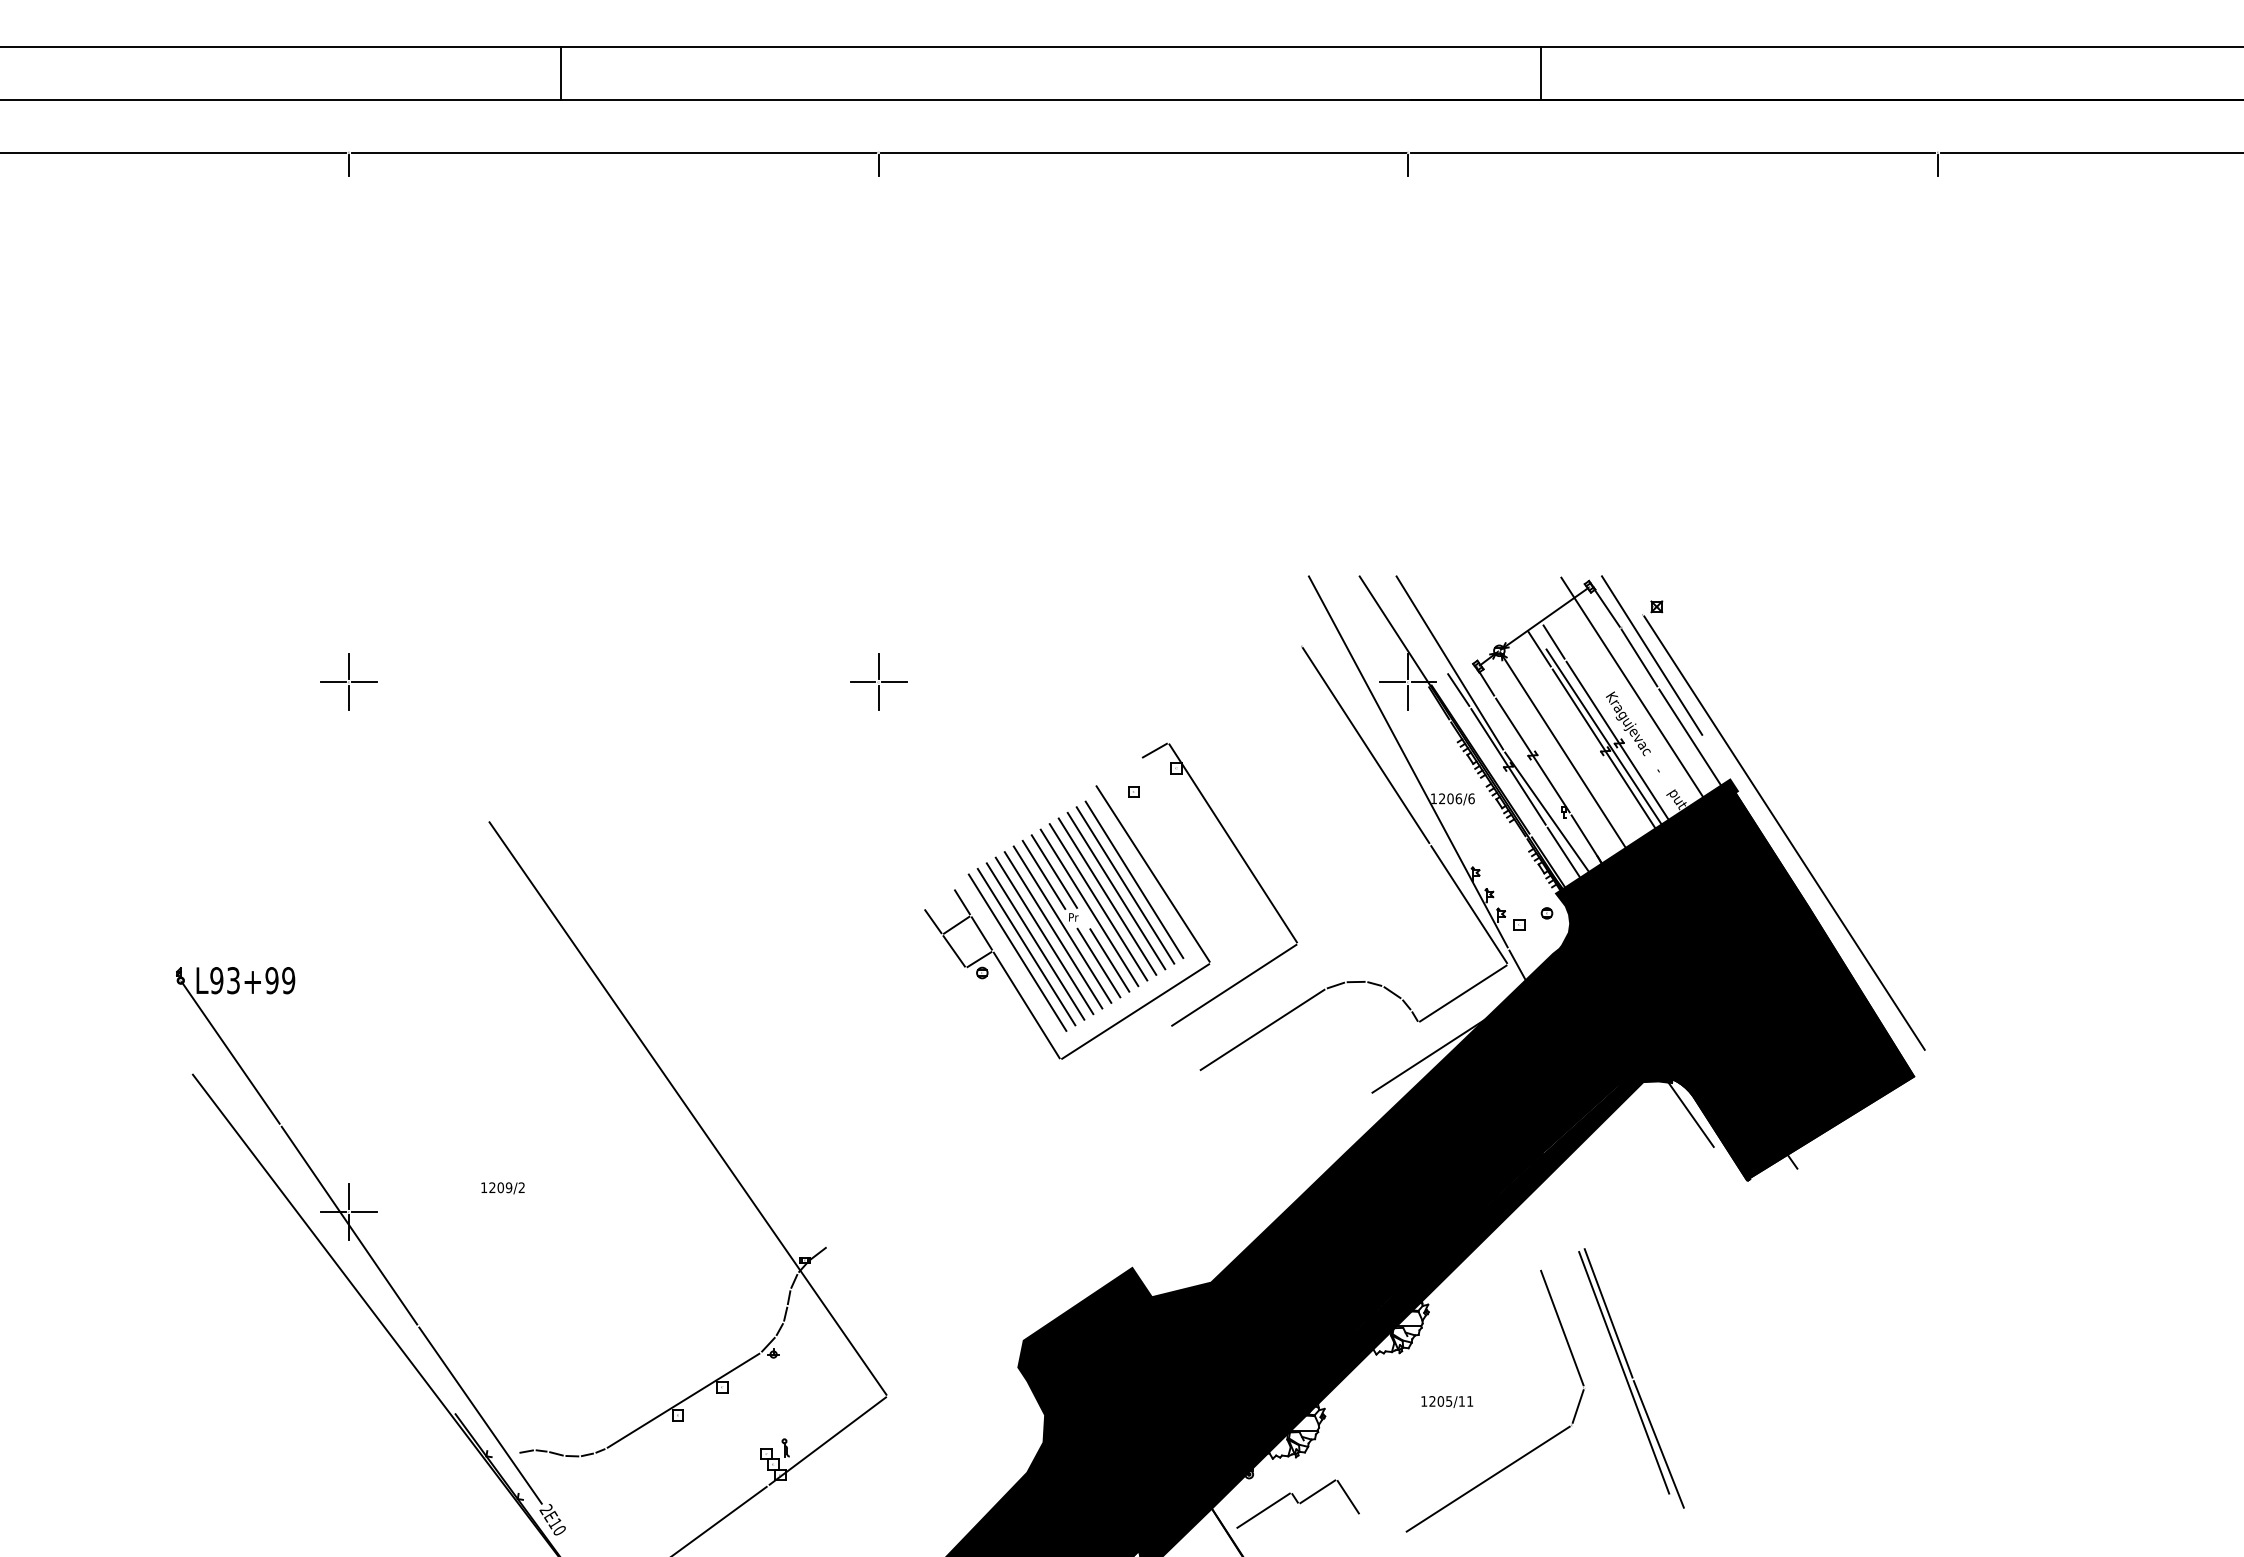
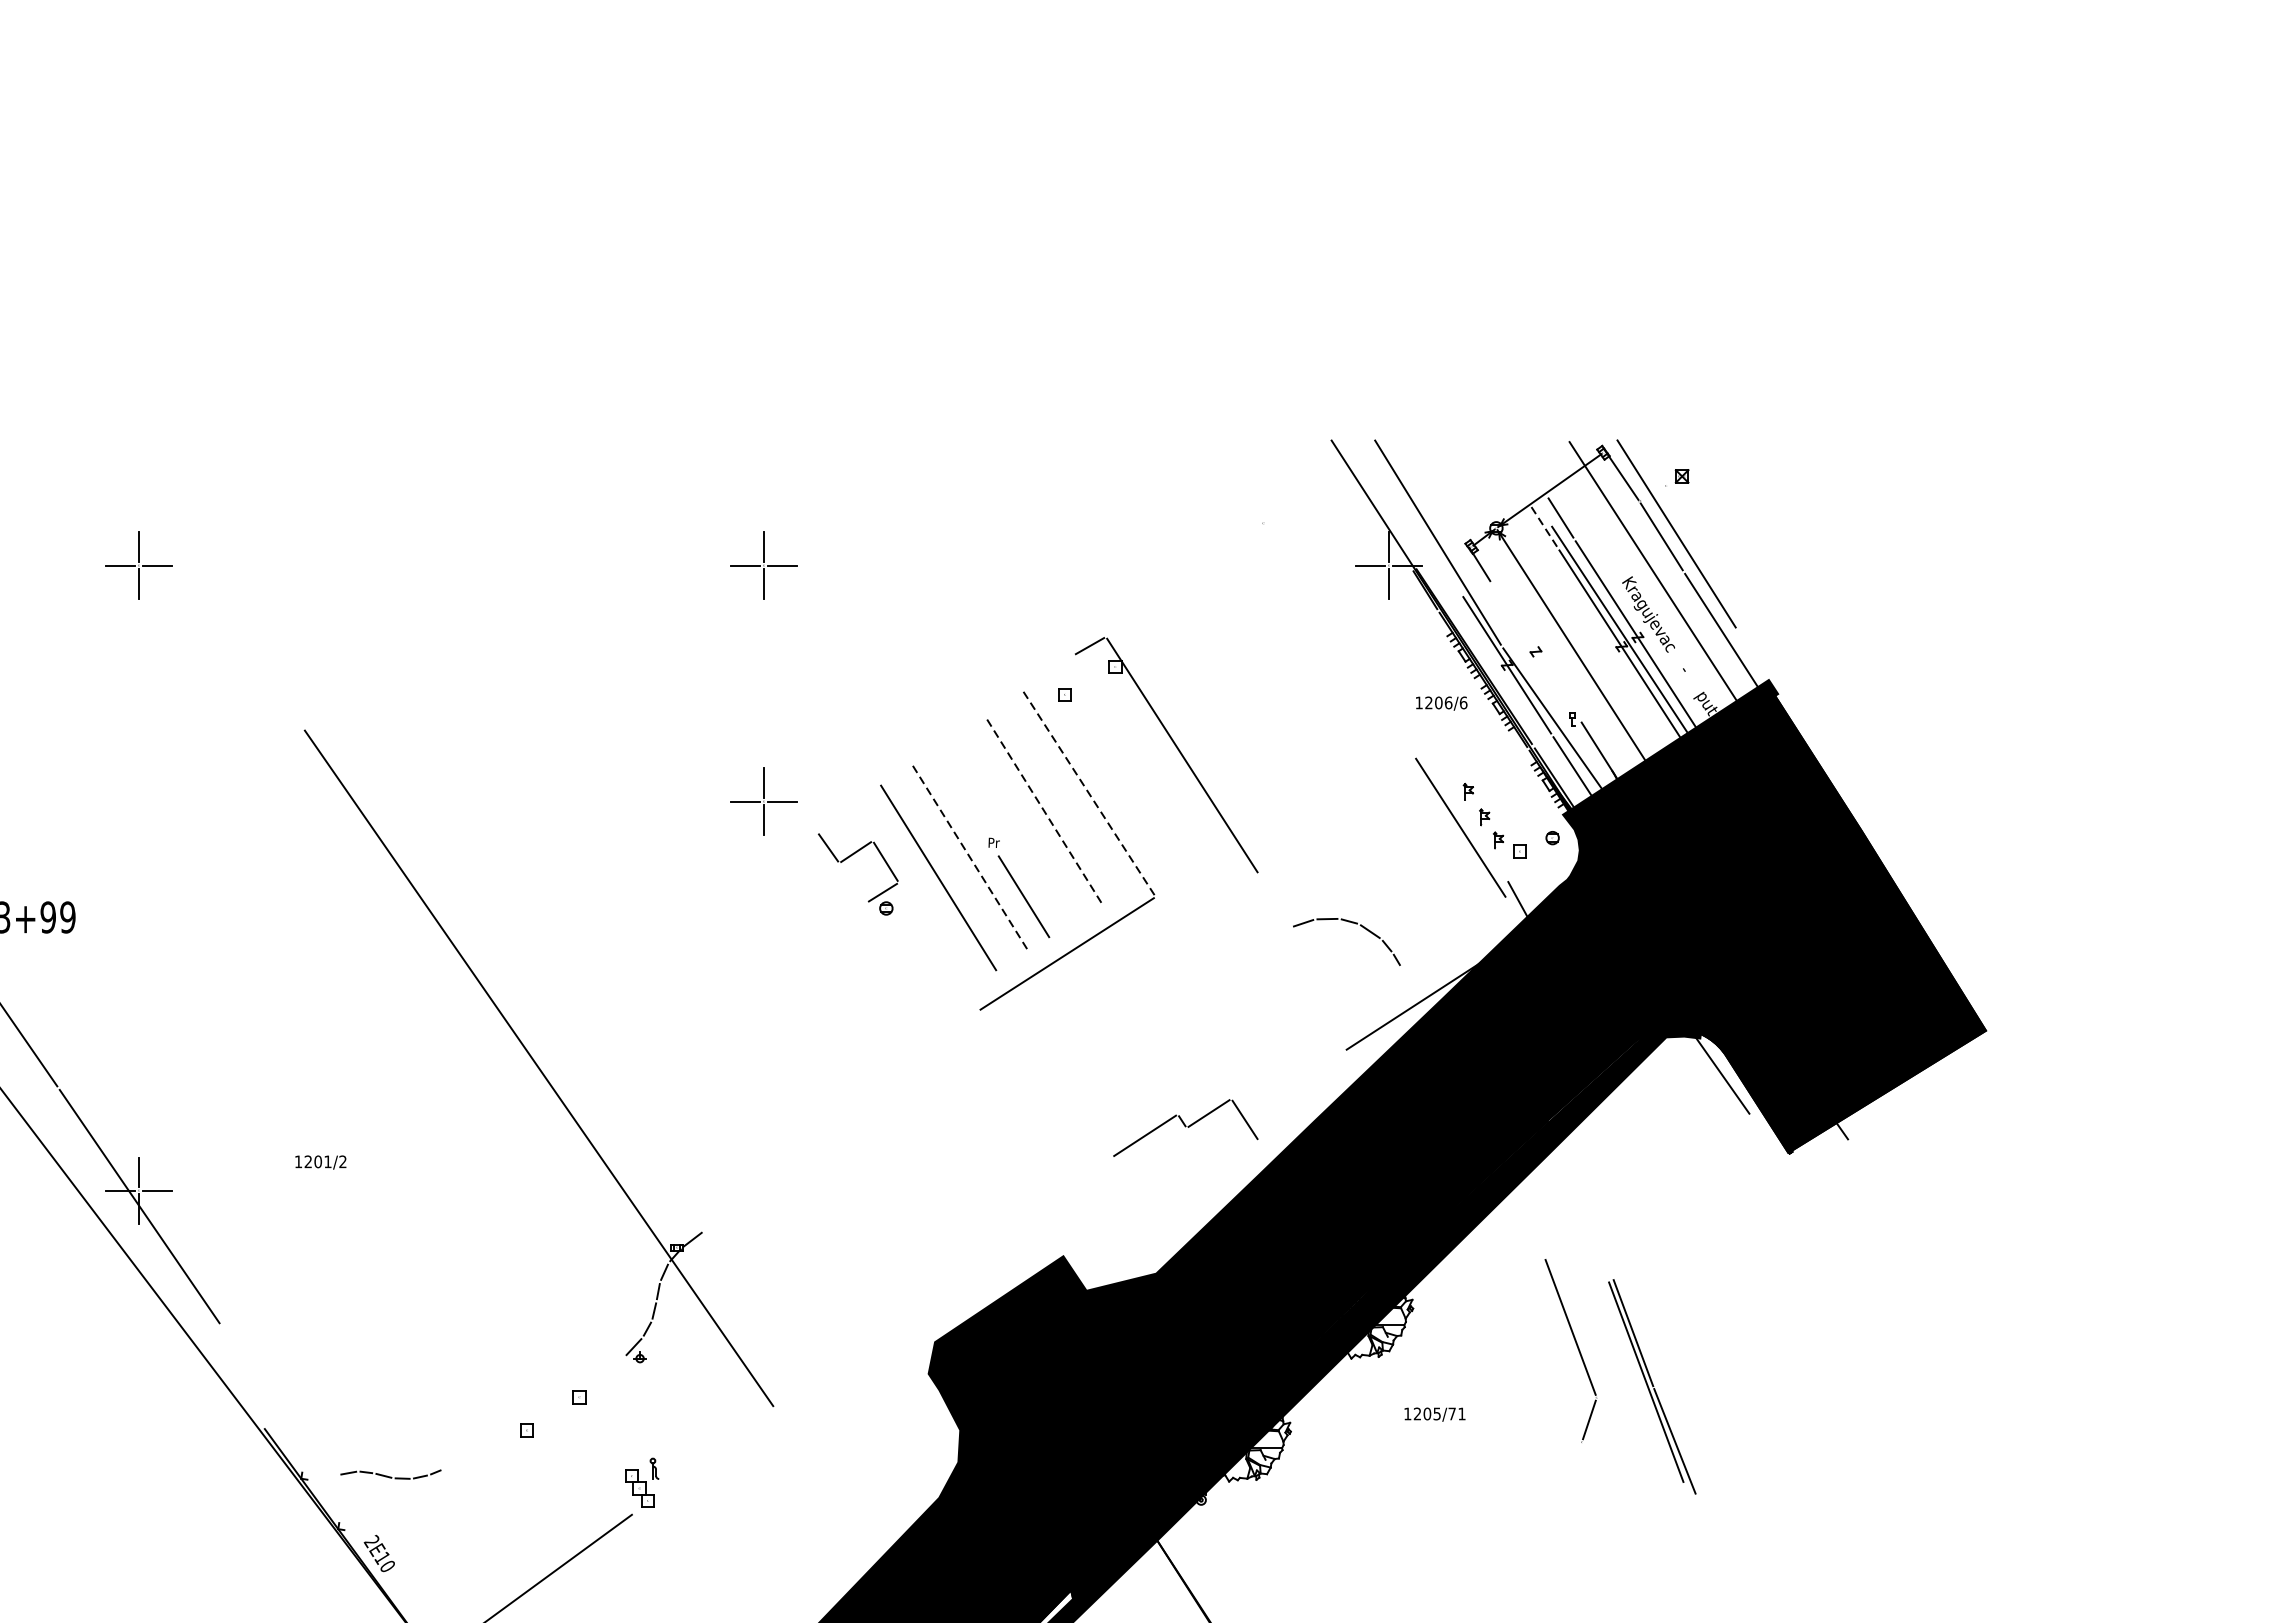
line: (1539, 648) -> (1543, 525), solid -> dashed
line: (1458, 689) -> (1448, 573), removed
line: (1365, 745) -> (1338, 640), removed
line: (1532, 755) -> (1535, 651), removed
line: (1407, 761) -> (1388, 658), removed
line: (1784, 832) -> (1832, 742), removed
line: (1054, 871) -> (971, 788), removed
line: (1152, 873) -> (1087, 791), solid -> dashed
line: (1043, 874) -> (958, 792), removed
line: (1134, 879) -> (1065, 798), removed
part: (878, 881) -> (763, 800), added
line: (1125, 885) -> (1055, 805), removed
line: (1116, 891) -> (1044, 812), solid -> dashed
line: (1107, 896) -> (1034, 818), removed
line: (962, 902) -> (862, 825), removed
line: (1098, 902) -> (1023, 825), removed
line: (1089, 907) -> (1012, 831), removed
line: (1062, 924) -> (980, 851), removed
line: (1053, 930) -> (970, 858), solid -> dashed
line: (1044, 935) -> (959, 864), removed
line: (1035, 941) -> (949, 871), removed
line: (953, 951) -> (852, 883), removed
line: (1017, 952) -> (927, 884), removed
line: (1109, 960) -> (1036, 893), removed
line: (1234, 984) -> (1183, 922), removed
line: (1463, 993) -> (1454, 932), removed
line: (1026, 1005) -> (938, 946), removed
line: (1262, 1029) -> (1216, 975), removed
text: (508, 1187) -> (327, 1161), 1209/2 -> 1201/2
part: (1631, 1378) -> (1652, 1386), size x0.7
line: (683, 1400) -> (533, 1412), removed
text: (1461, 1401) -> (1451, 1414), 1205/11 -> 1205/71
line: (480, 1415) -> (294, 1430), removed
line: (827, 1440) -> (703, 1460), removed
line: (1487, 1478) -> (1482, 1504), removed
part: (1297, 1503) -> (1185, 1127), moved

